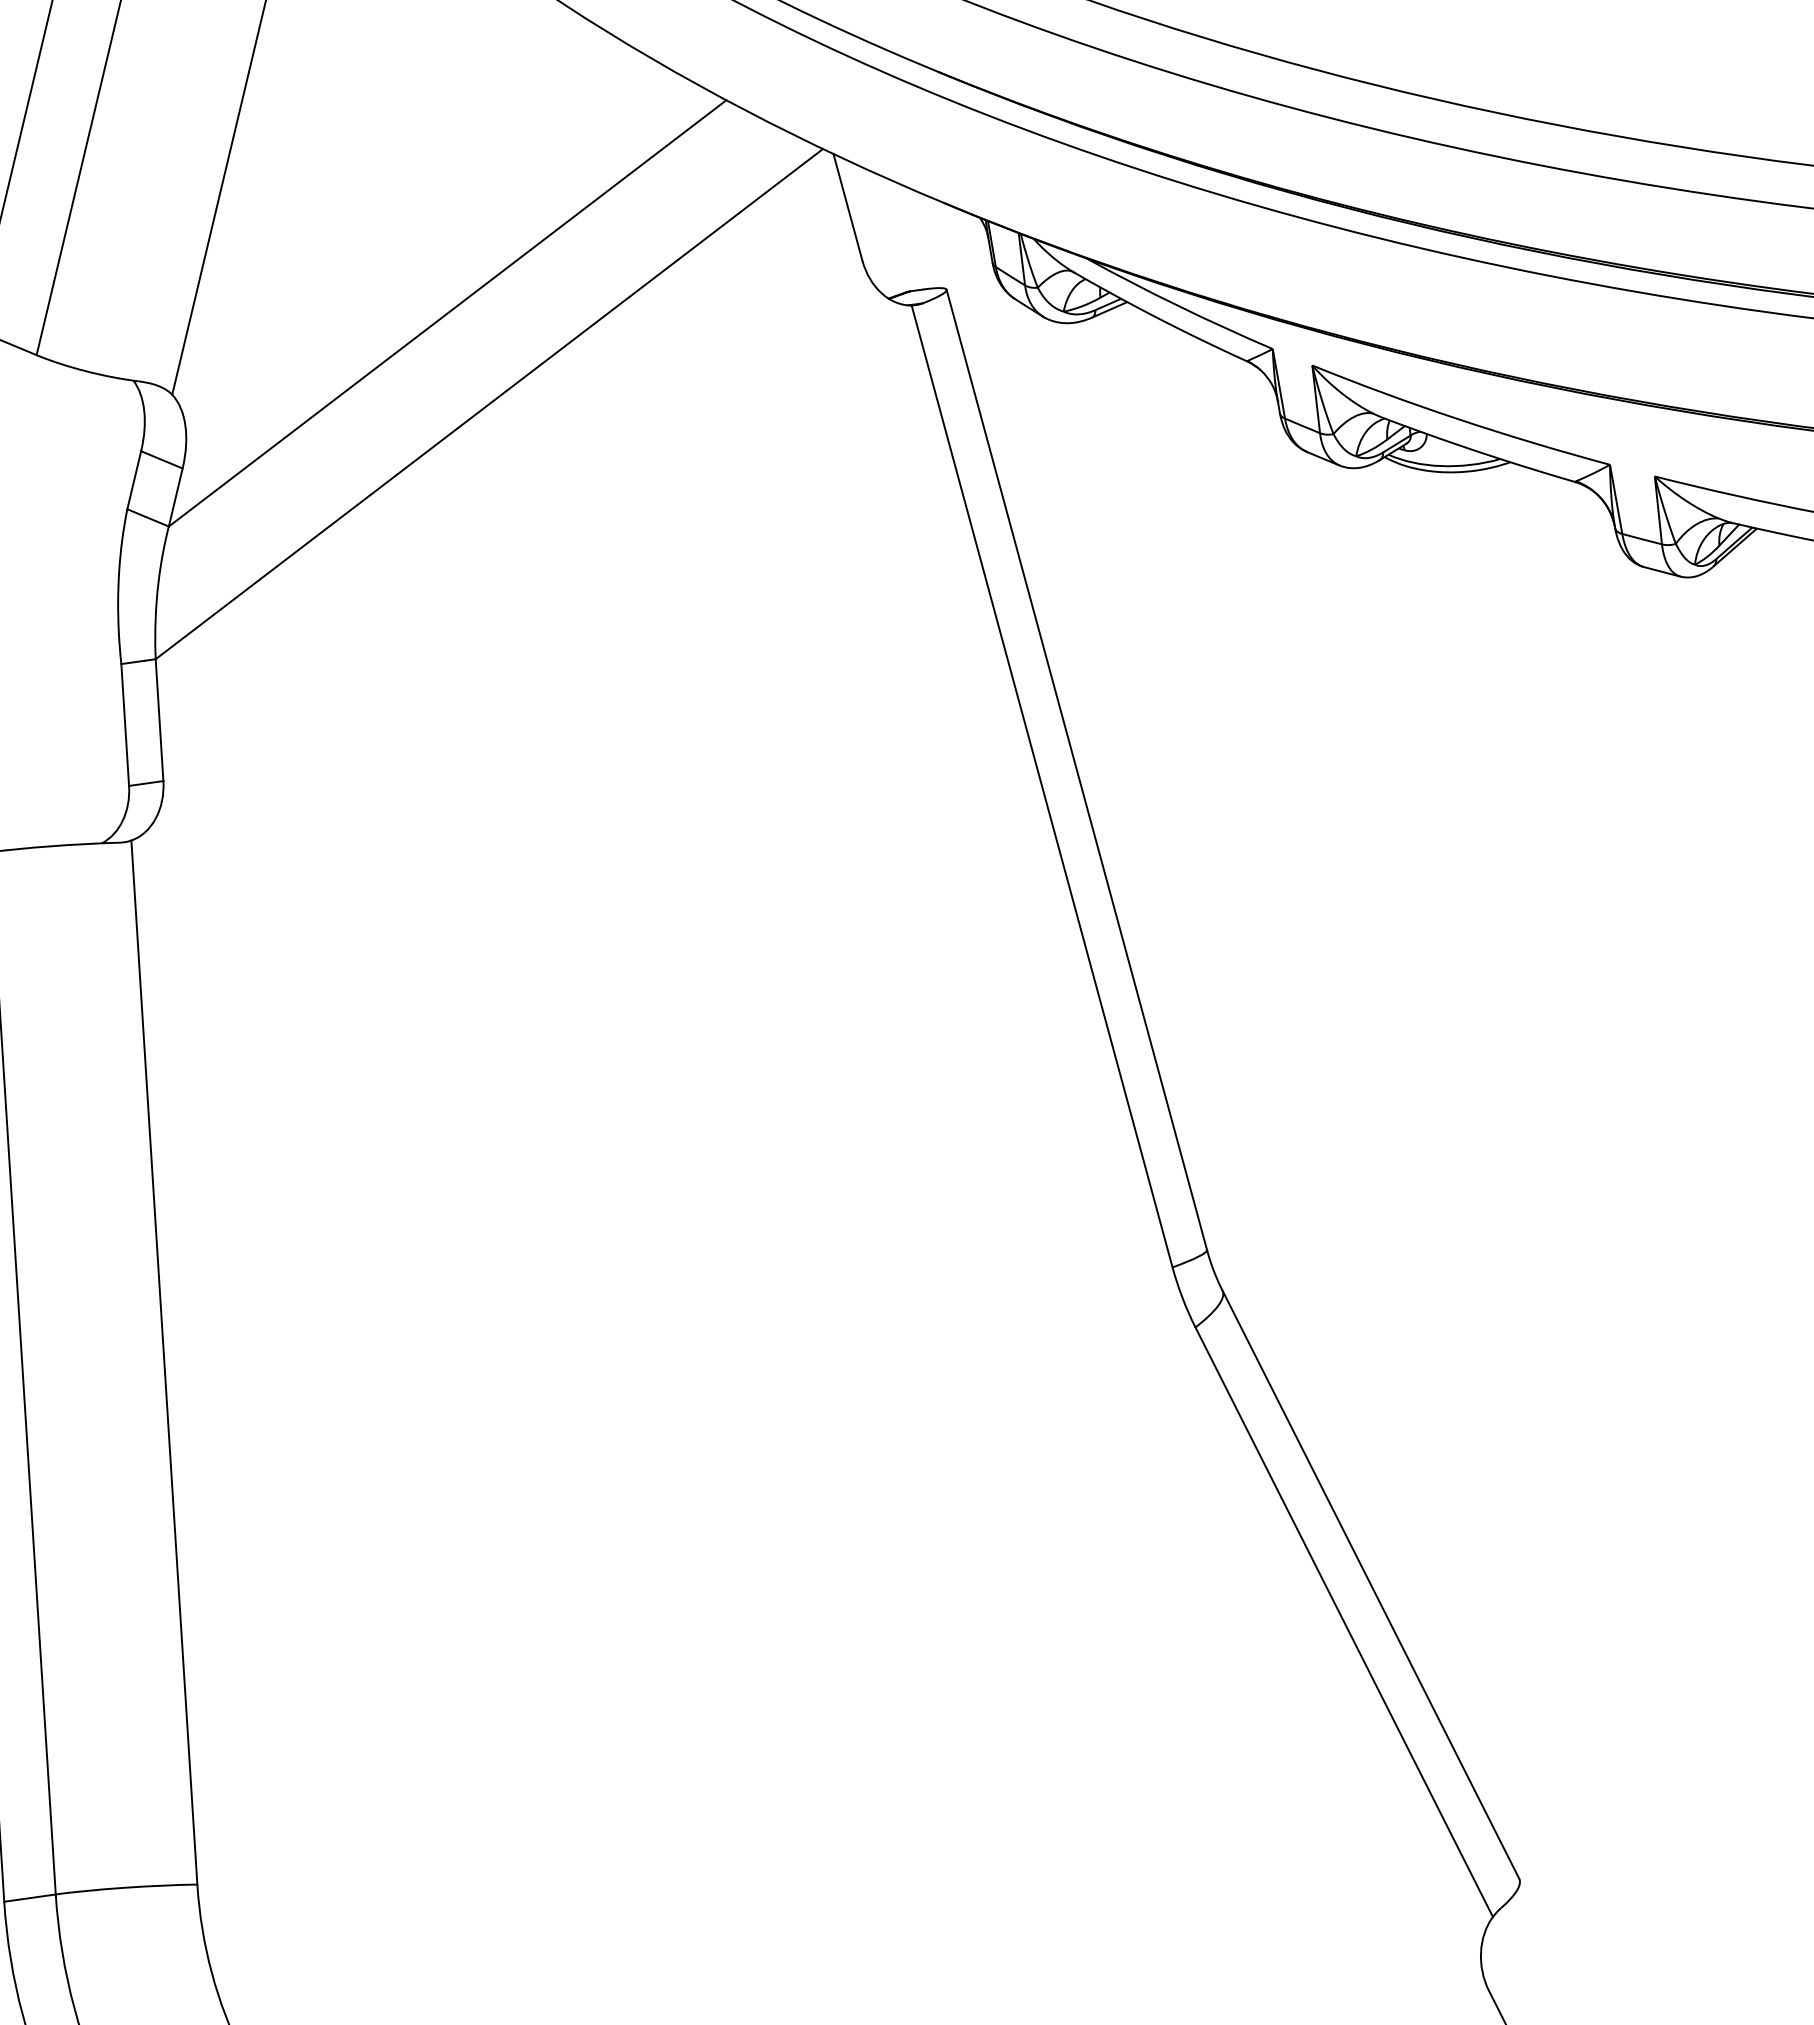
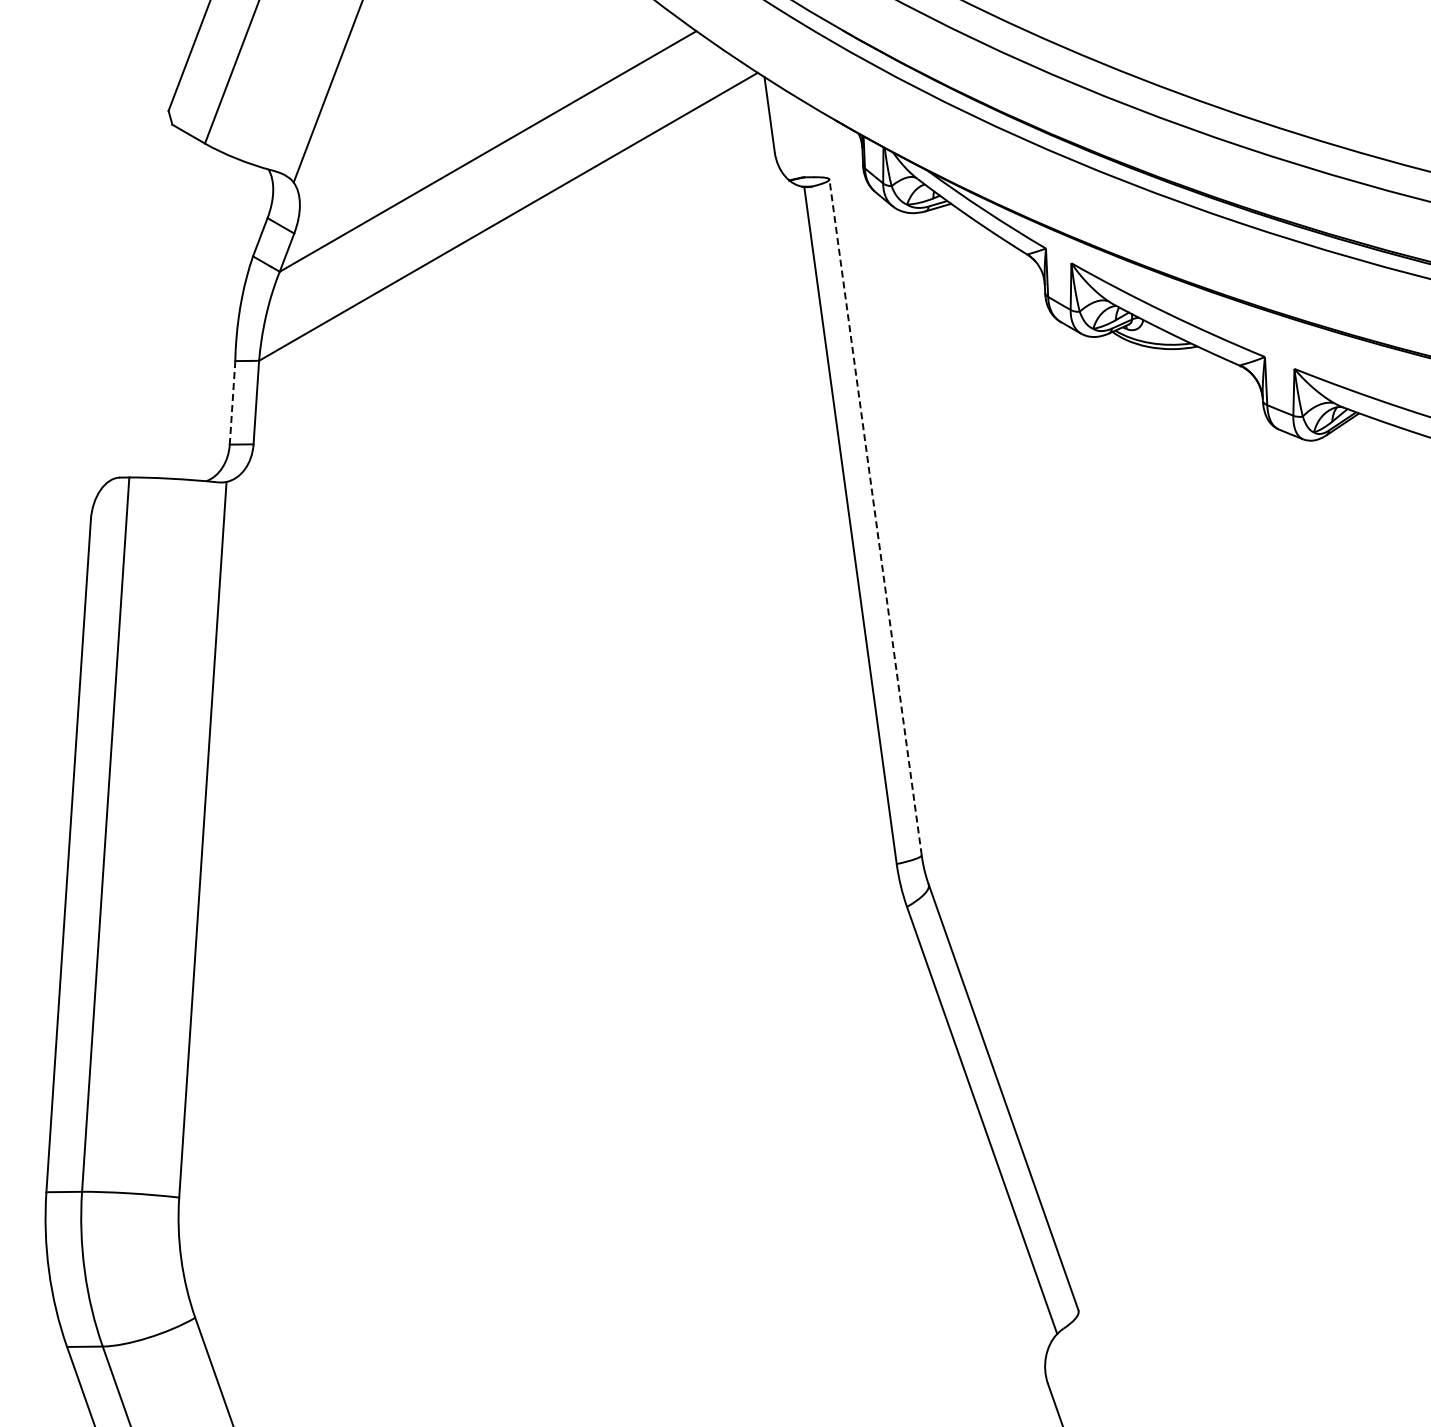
line: (125, 724) -> (232, 402), solid -> dashed
line: (1076, 770) -> (875, 517), solid -> dashed

